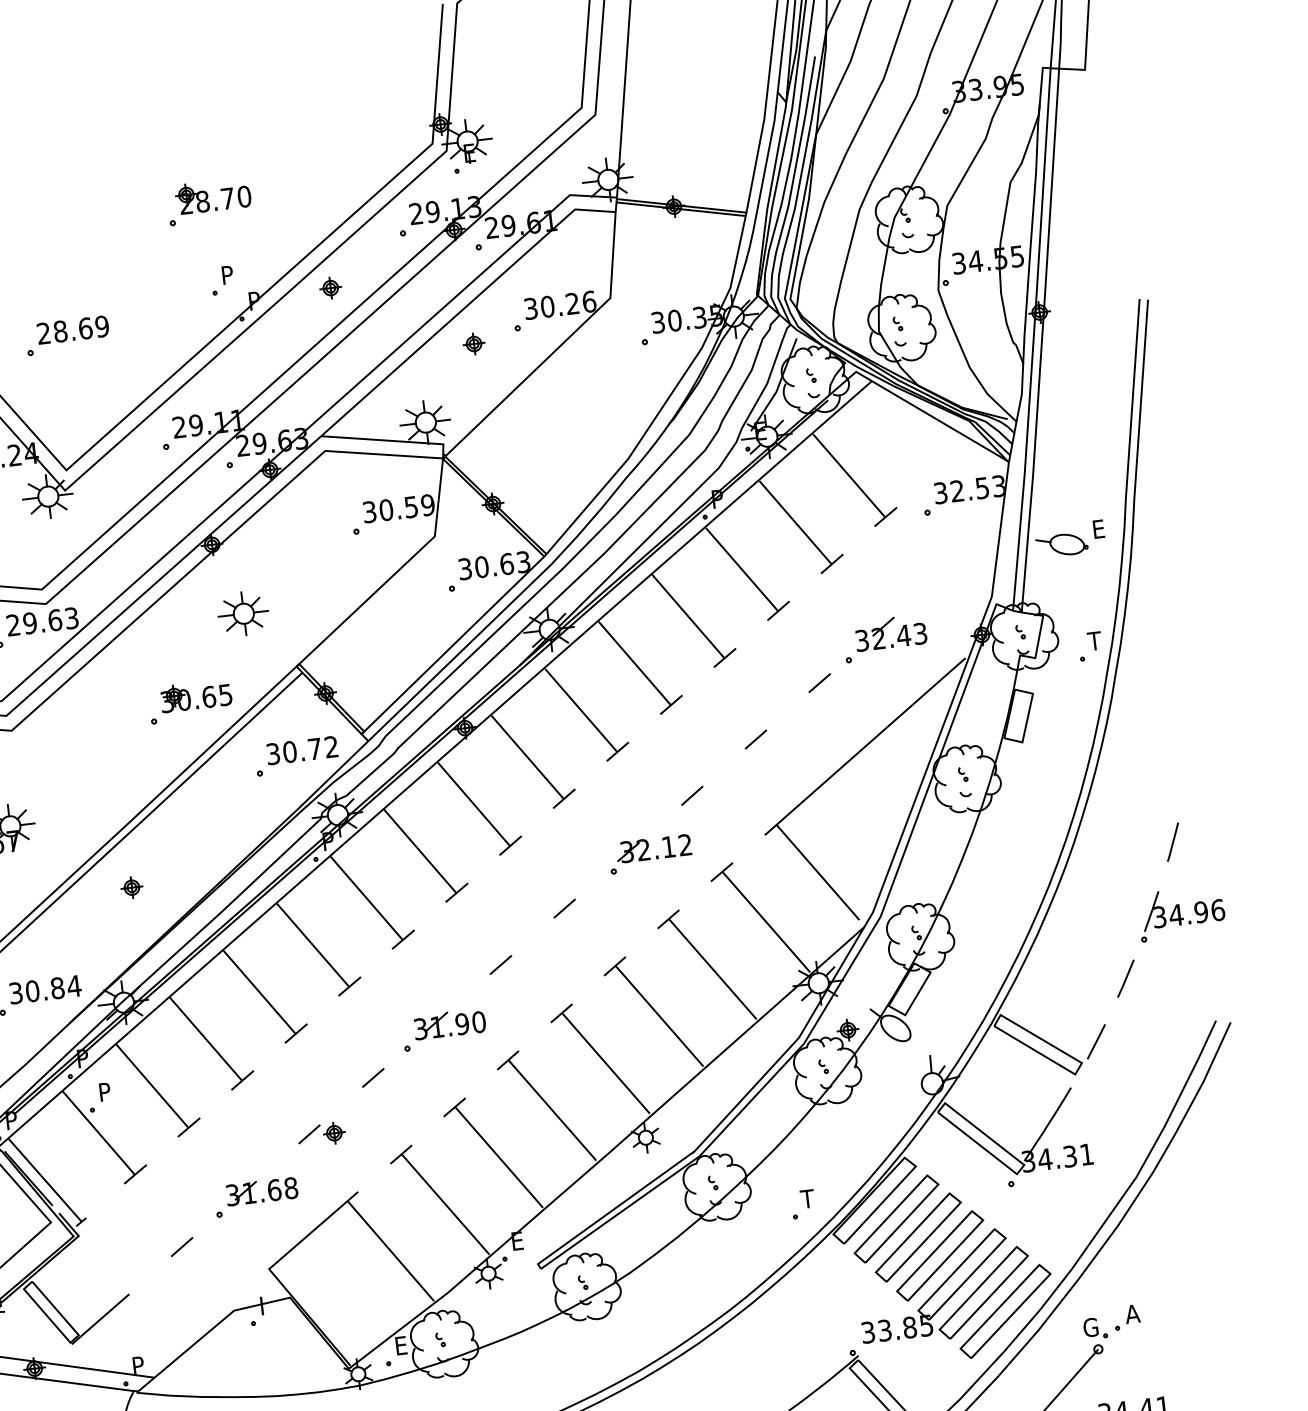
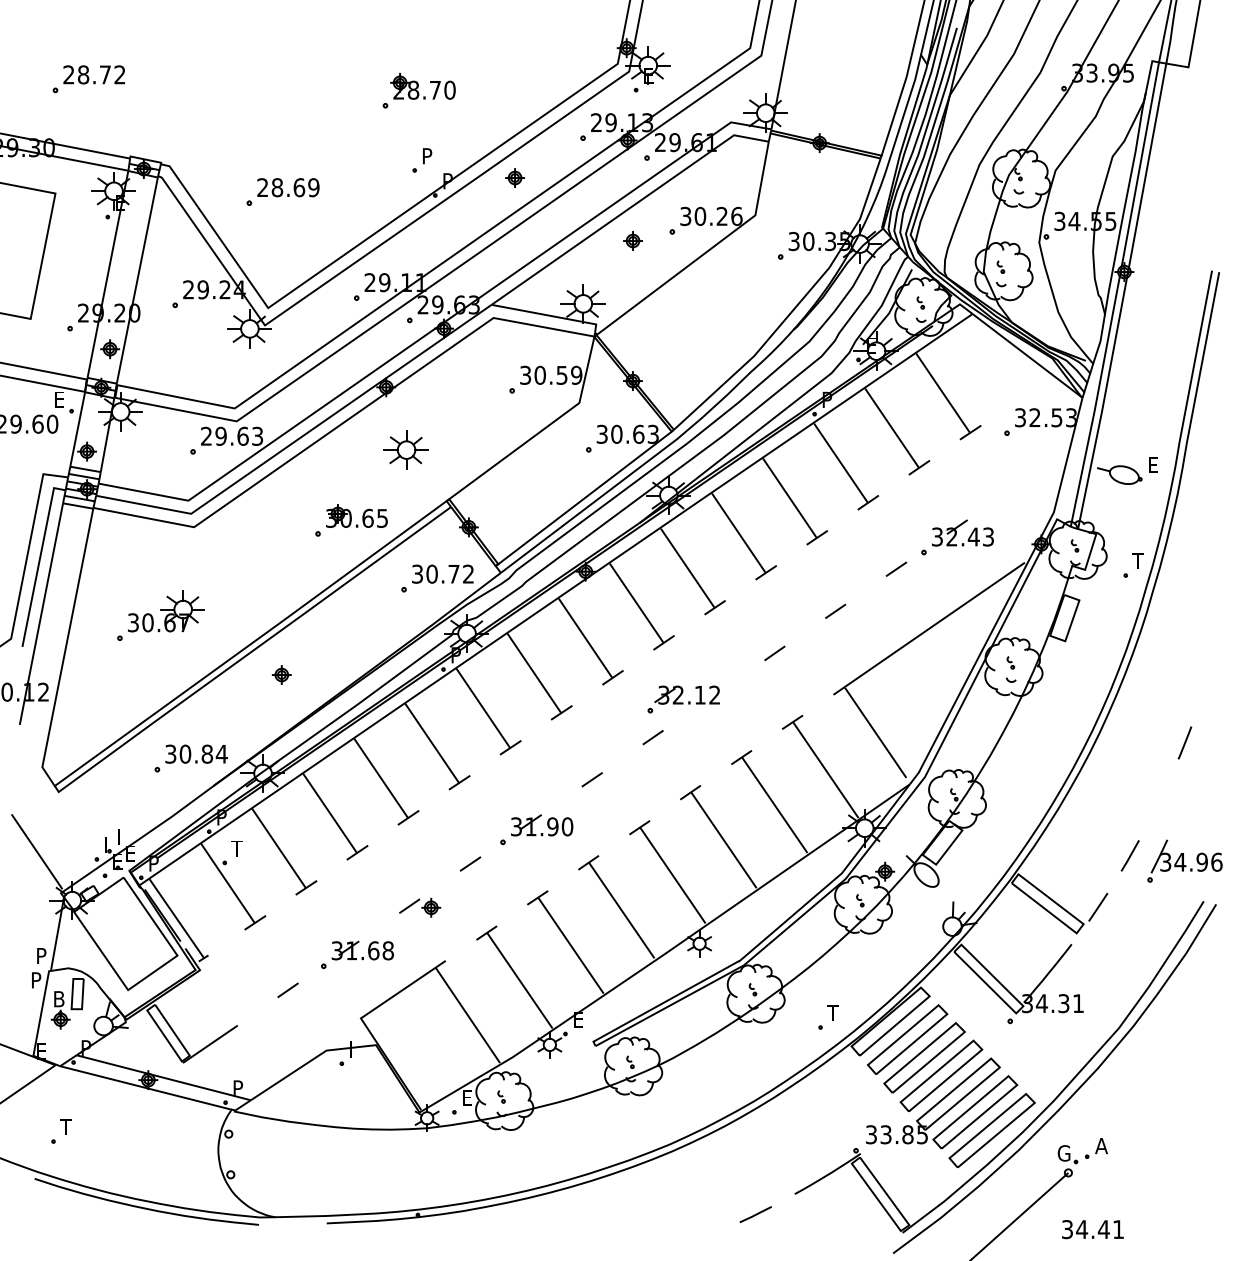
part: (650, 854) -> (683, 699), moved
part: (1180, 912) -> (1184, 860), moved
text: (103, 1092) -> (236, 848), P -> T

